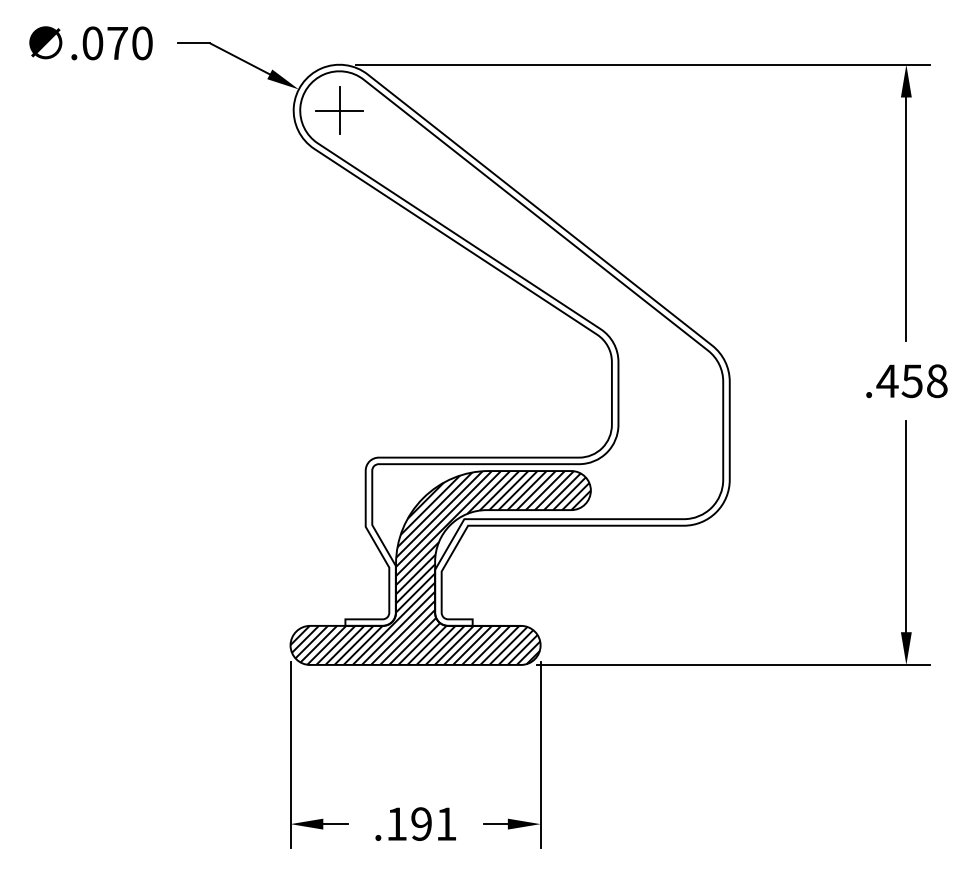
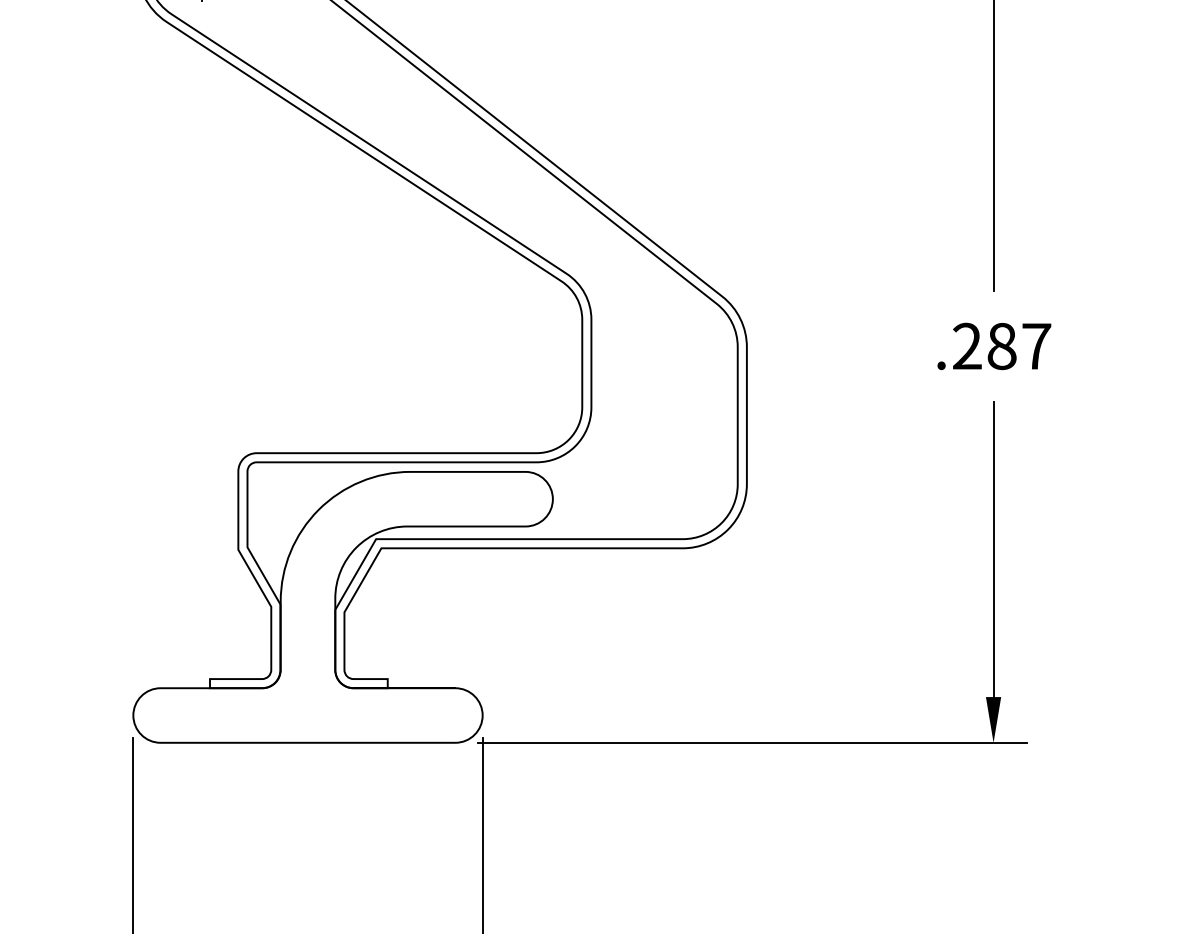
text: (911, 381) -> (1000, 346), .458 -> .287
hatch: (440, 567) -> (342, 606), removed

